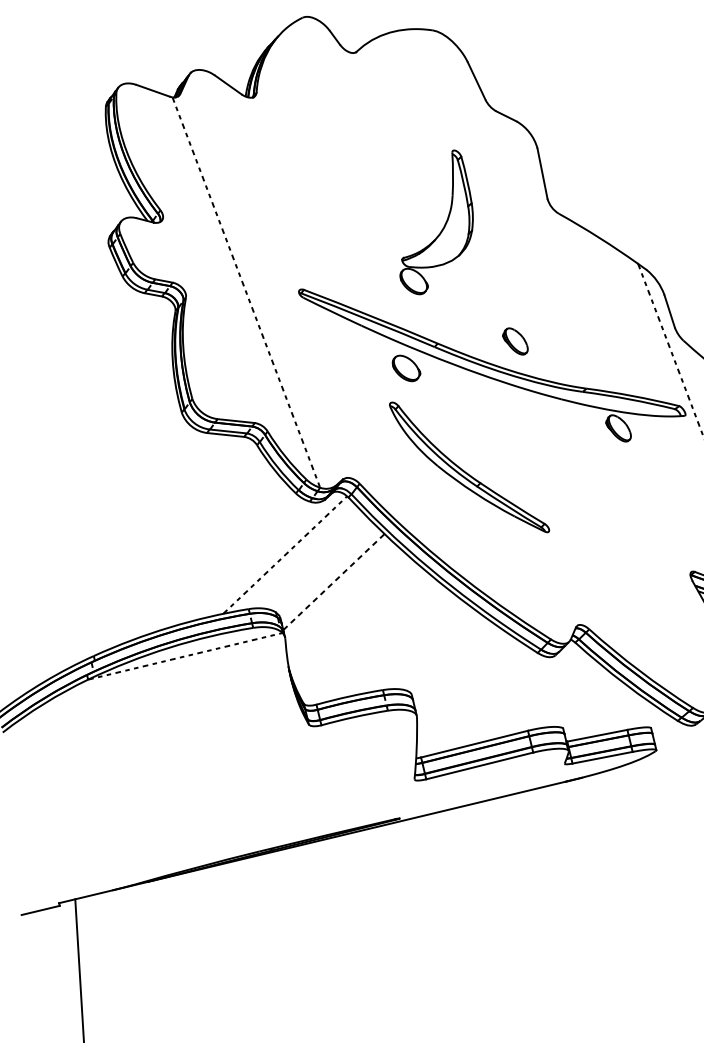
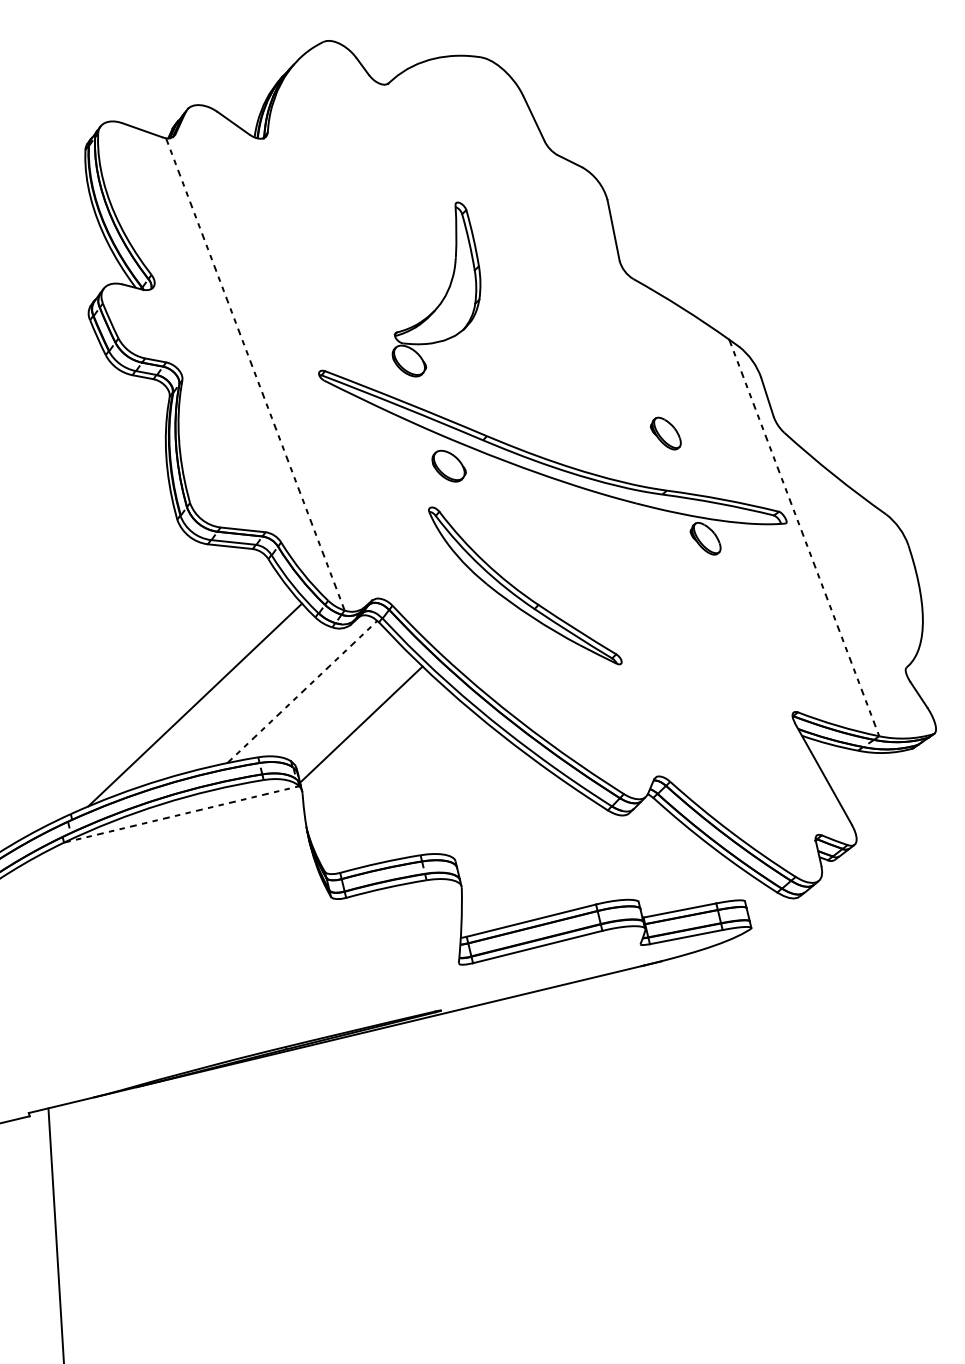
part: (444, 225) -> (445, 293), moved
part: (515, 341) -> (665, 433), moved
line: (196, 565) -> (195, 704), added
line: (334, 581) -> (361, 724), dashed -> solid

